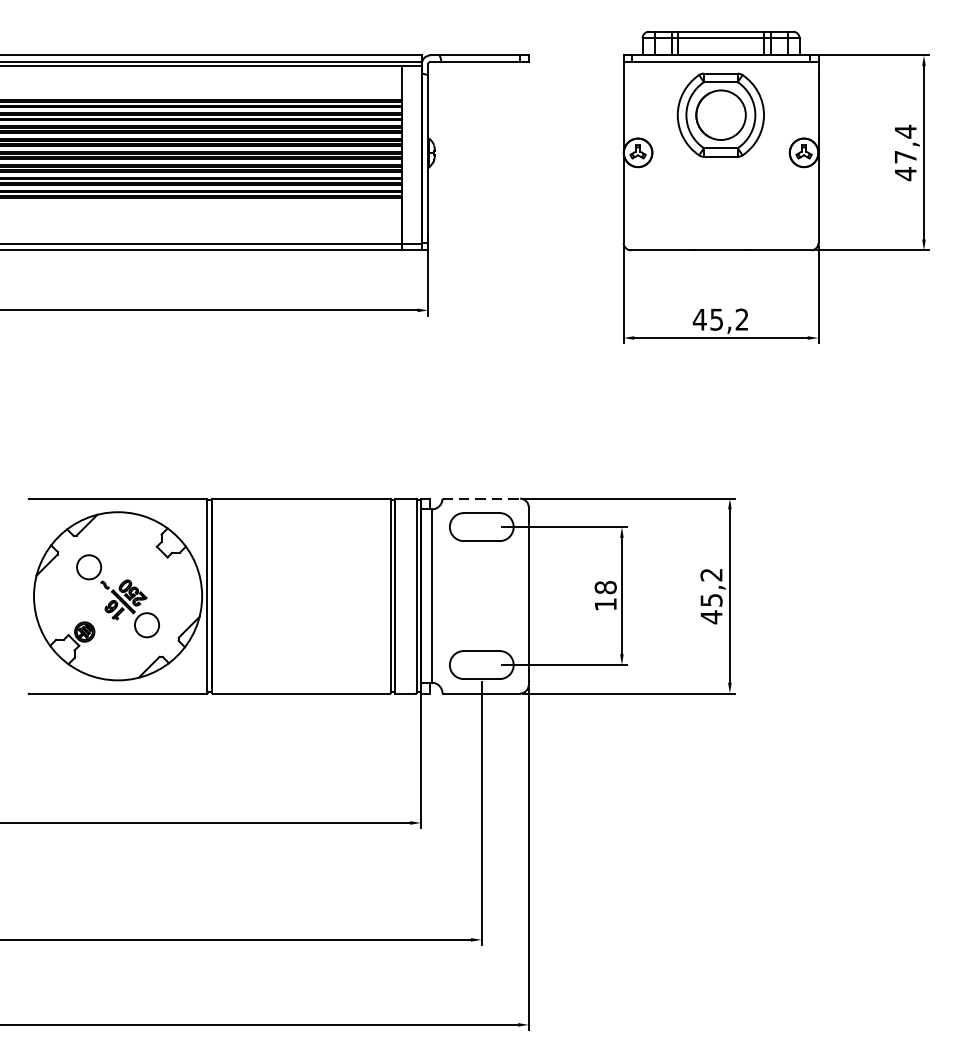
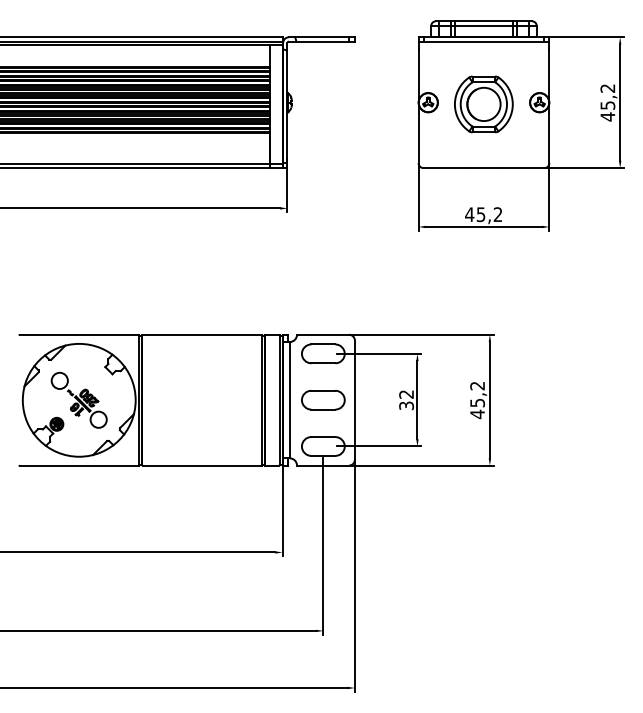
part: (720, 115) -> (483, 104), moved
text: (905, 143) -> (607, 96), 47,4 -> 45,2
line: (481, 498) -> (323, 334), dashed -> solid
part: (481, 595) -> (323, 399), added
text: (605, 596) -> (406, 400), 18 -> 32

